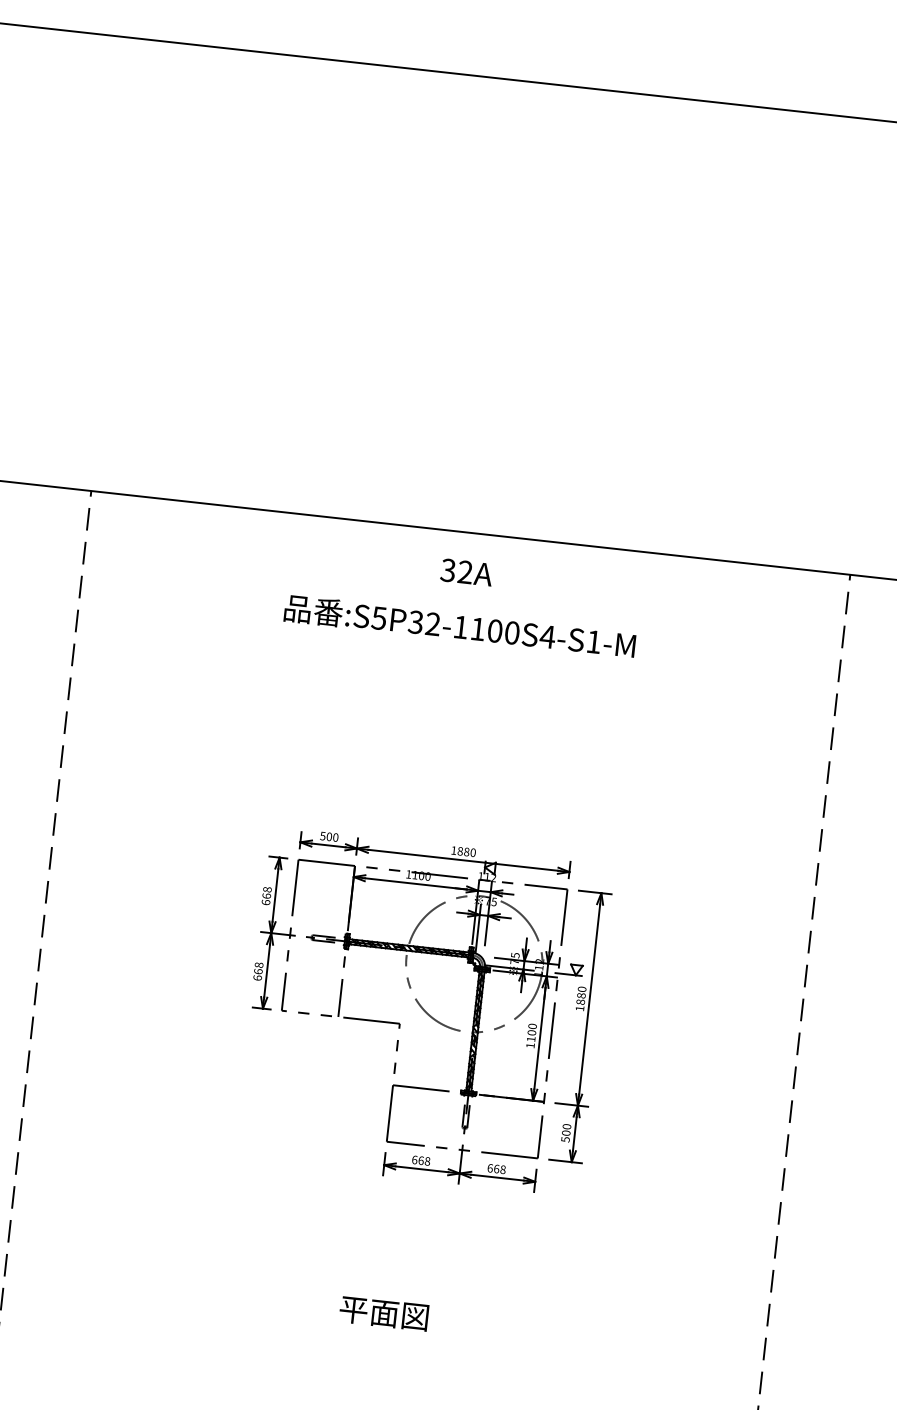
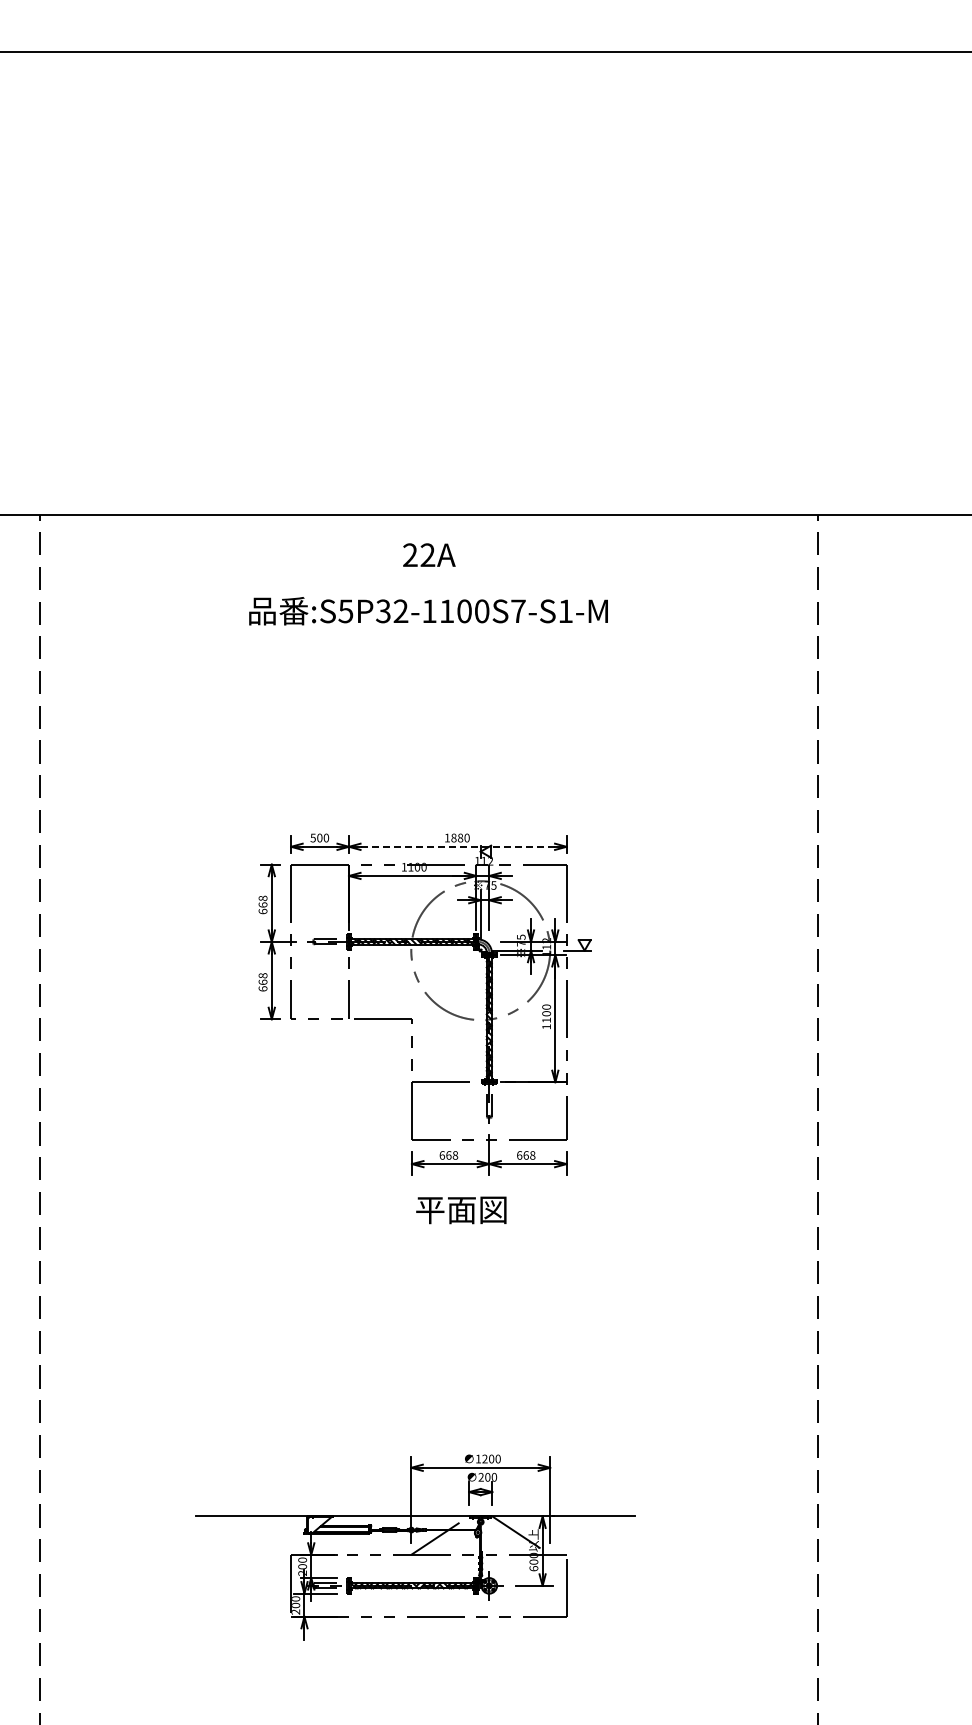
text: (448, 570) -> (410, 555), 32A -> 22A
text: (547, 636) -> (518, 610), :S5P32-1100S4-S1-M -> :S5P32-1100S7-S1-M
line: (462, 859) -> (457, 846), solid -> dashed
part: (579, 1027) -> (594, 1002), removed
text: (384, 1313) -> (461, 1210), moved

